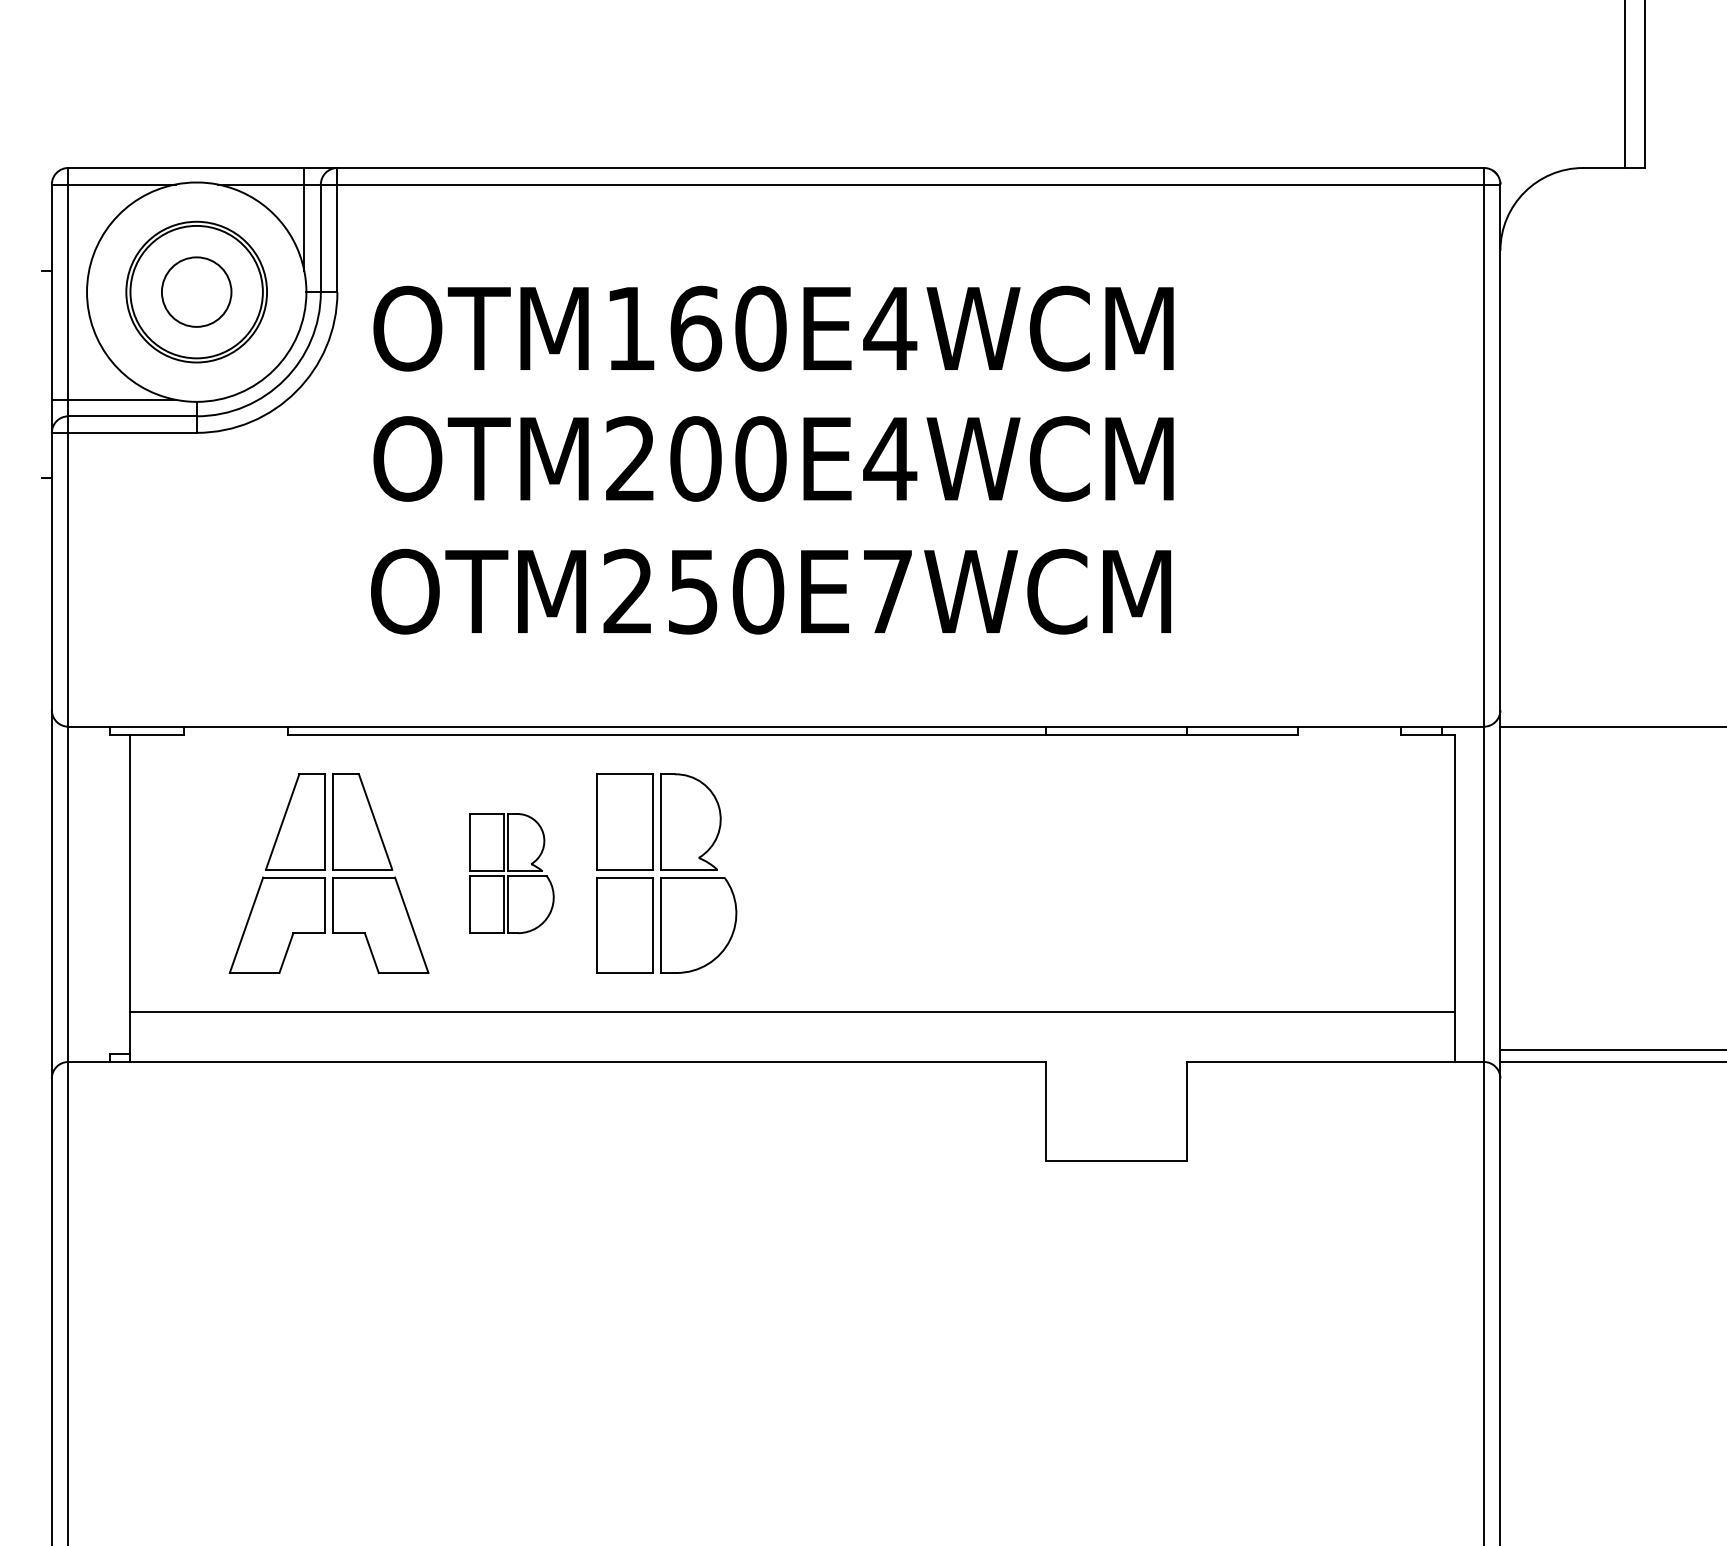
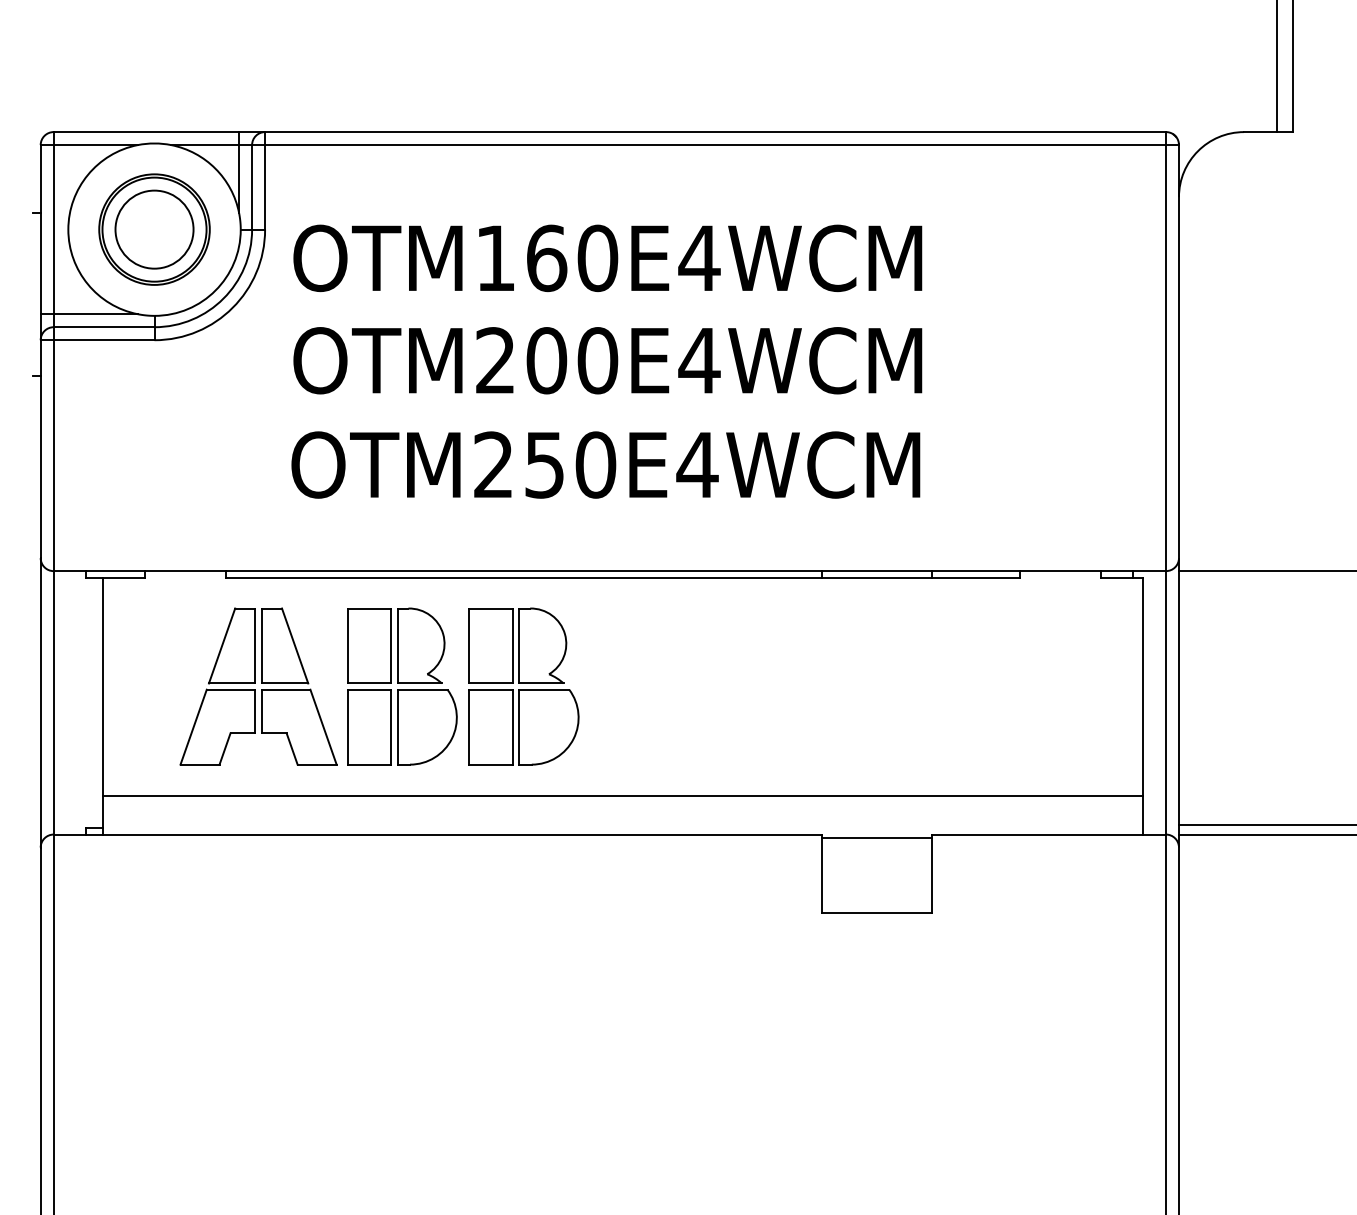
circle: (196, 291) -> (154, 229), size x1.43
text: (887, 591) -> (697, 464), OTM250E7WCM -> OTM250E4WCM
part: (512, 873) -> (402, 686), size x1.67
line: (1115, 1065) -> (876, 837), added

